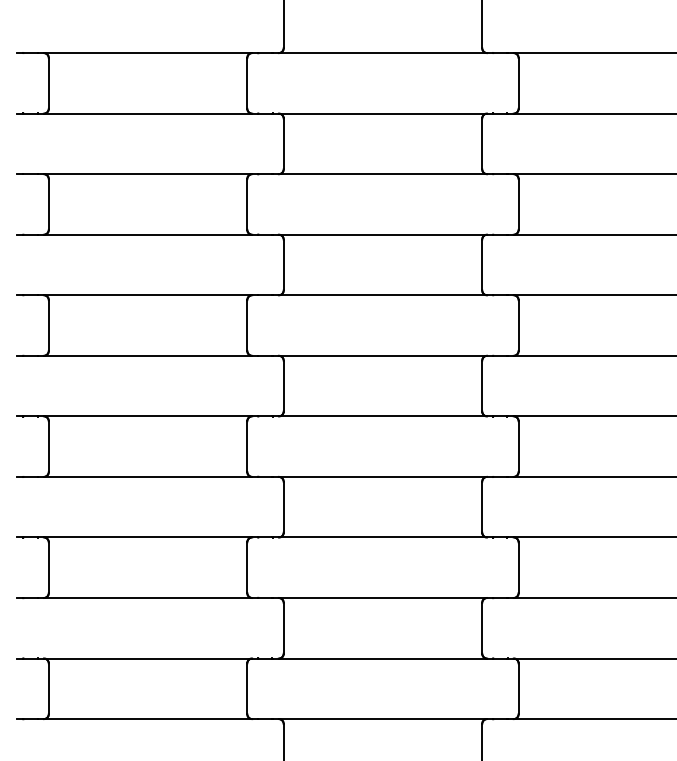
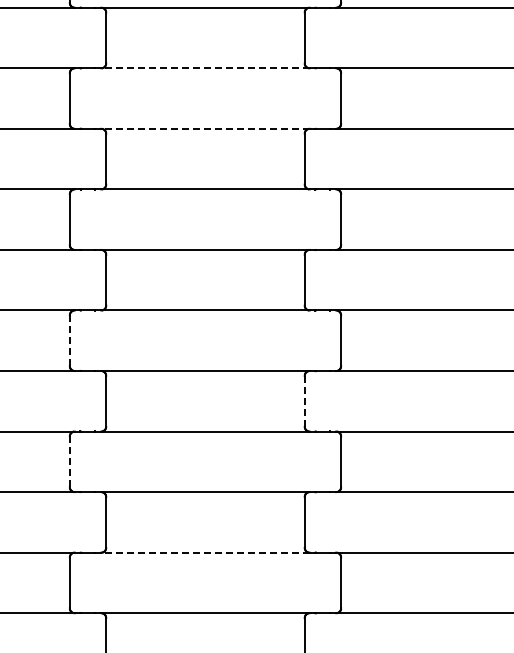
line: (382, 174) -> (205, 68), solid -> dashed
line: (382, 234) -> (205, 128), solid -> dashed
line: (247, 447) -> (70, 341), solid -> dashed
line: (482, 507) -> (305, 401), solid -> dashed
line: (247, 568) -> (70, 462), solid -> dashed
line: (382, 658) -> (205, 552), solid -> dashed

